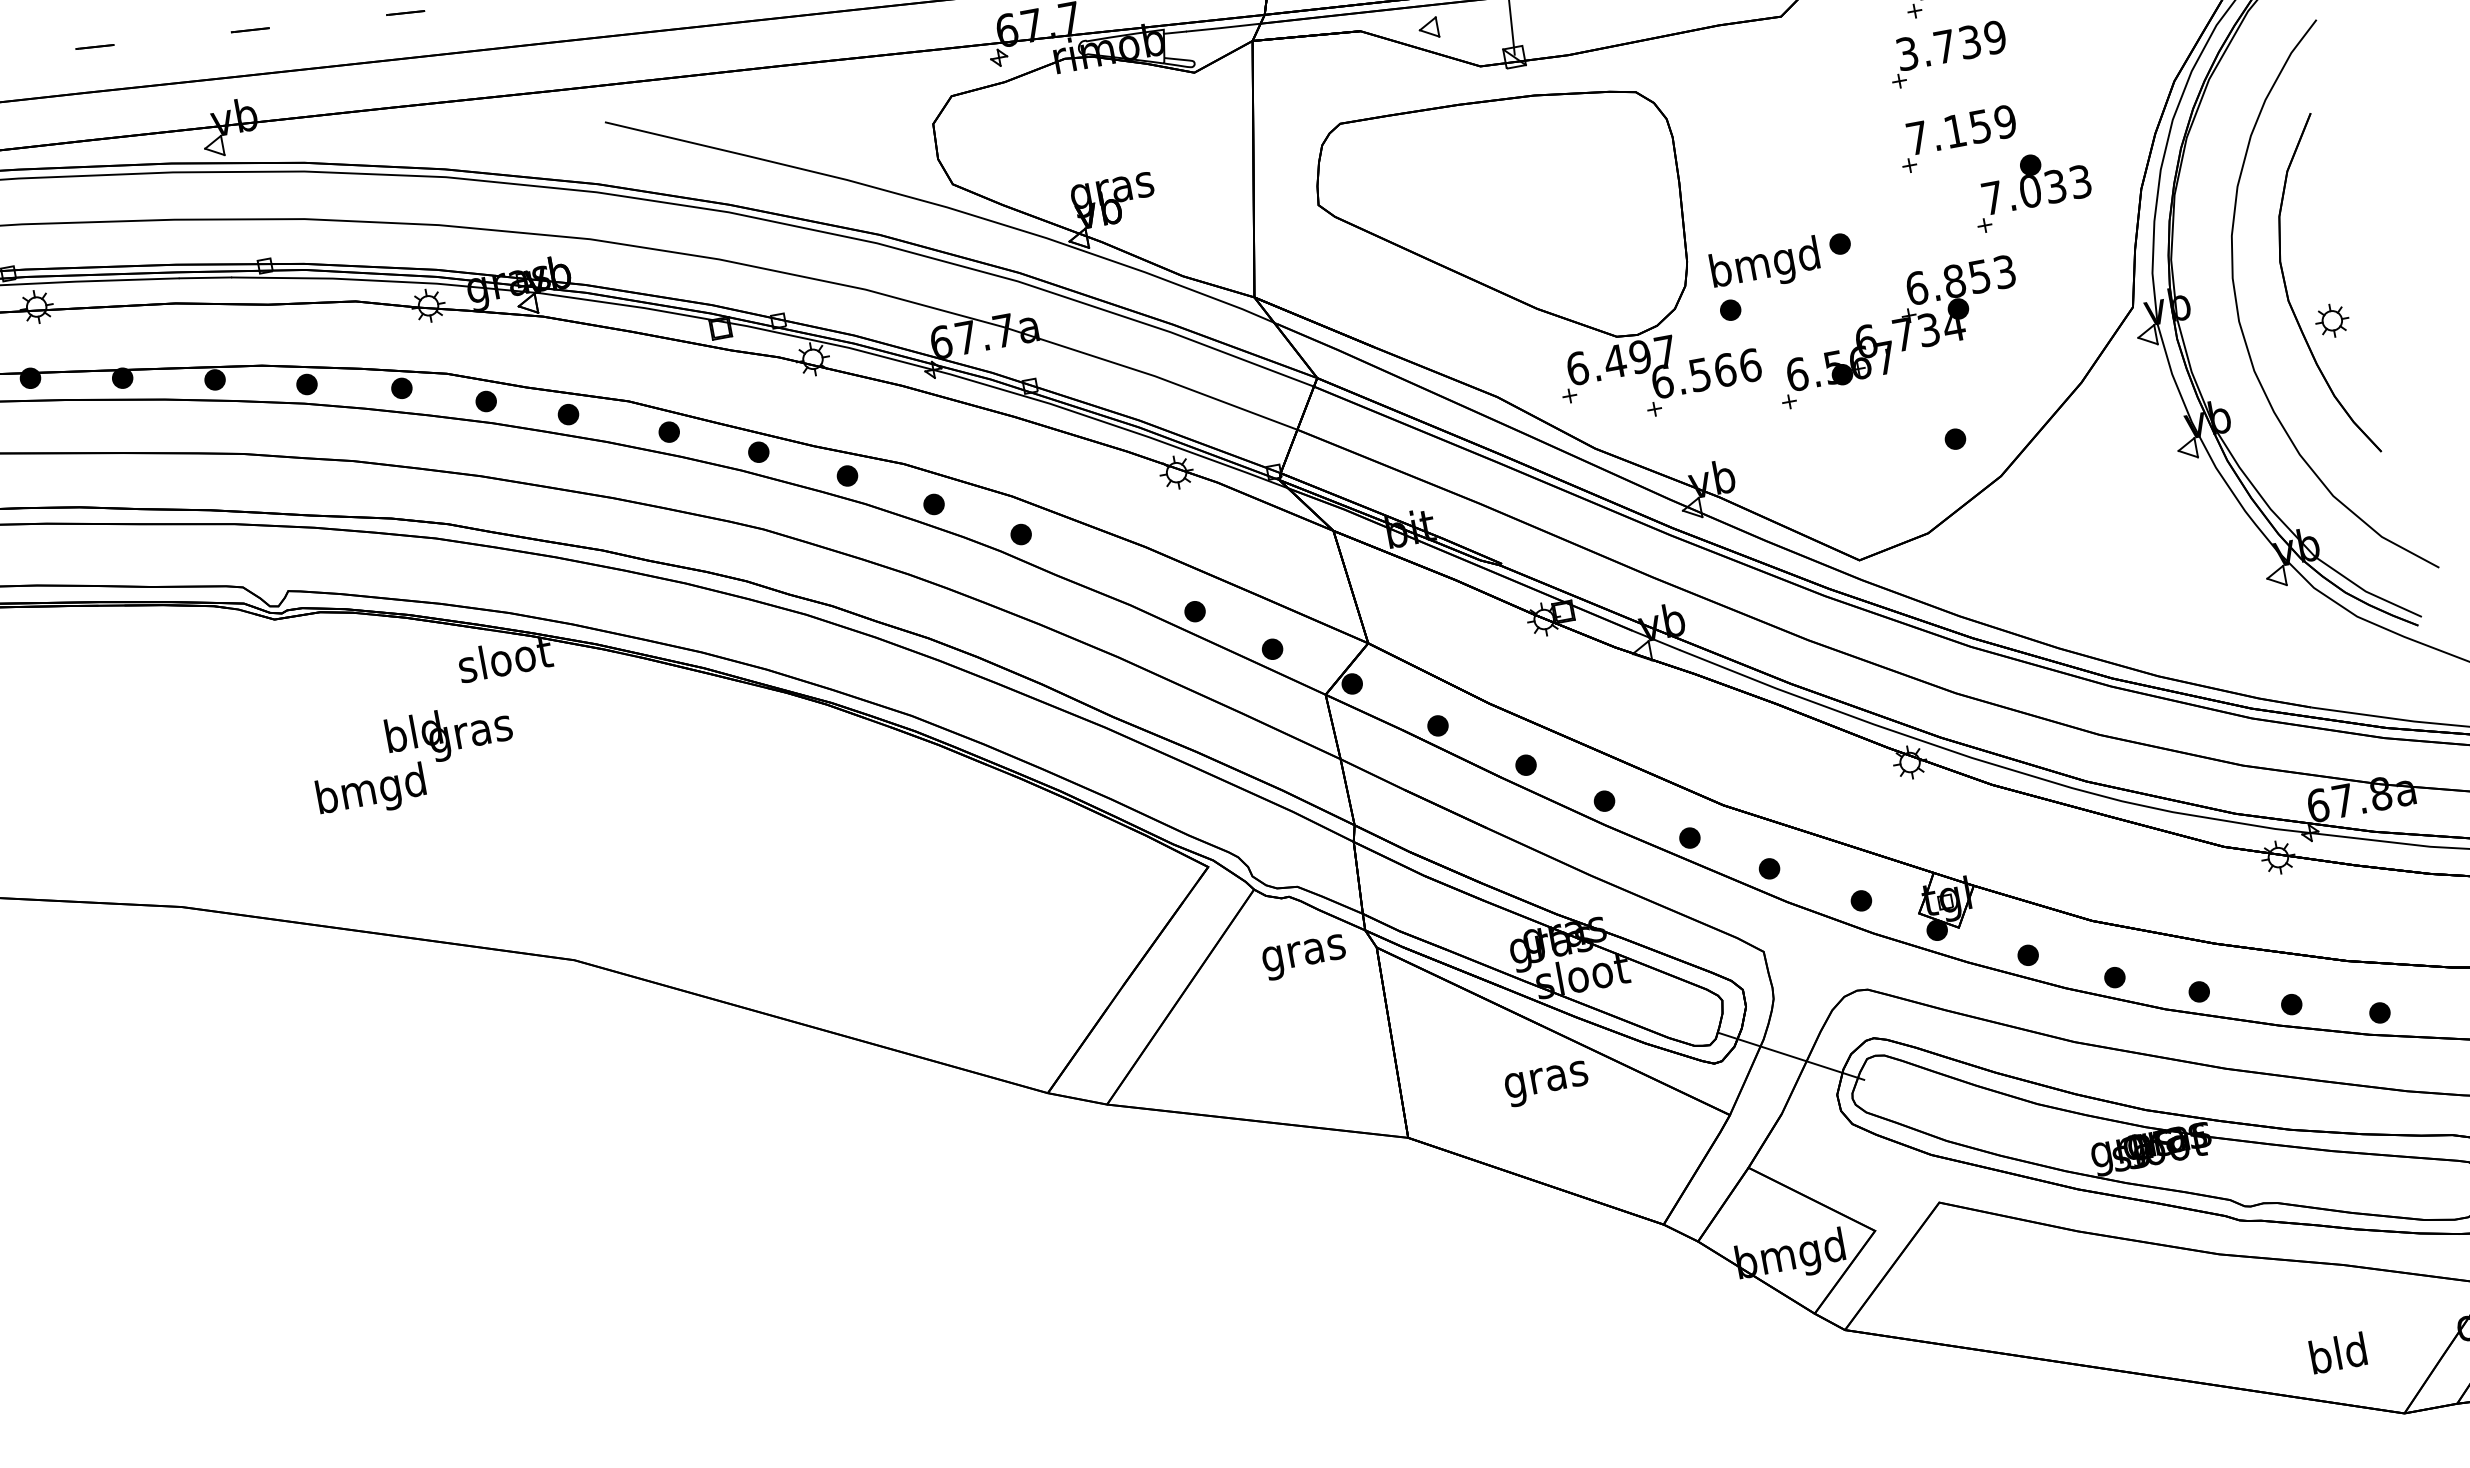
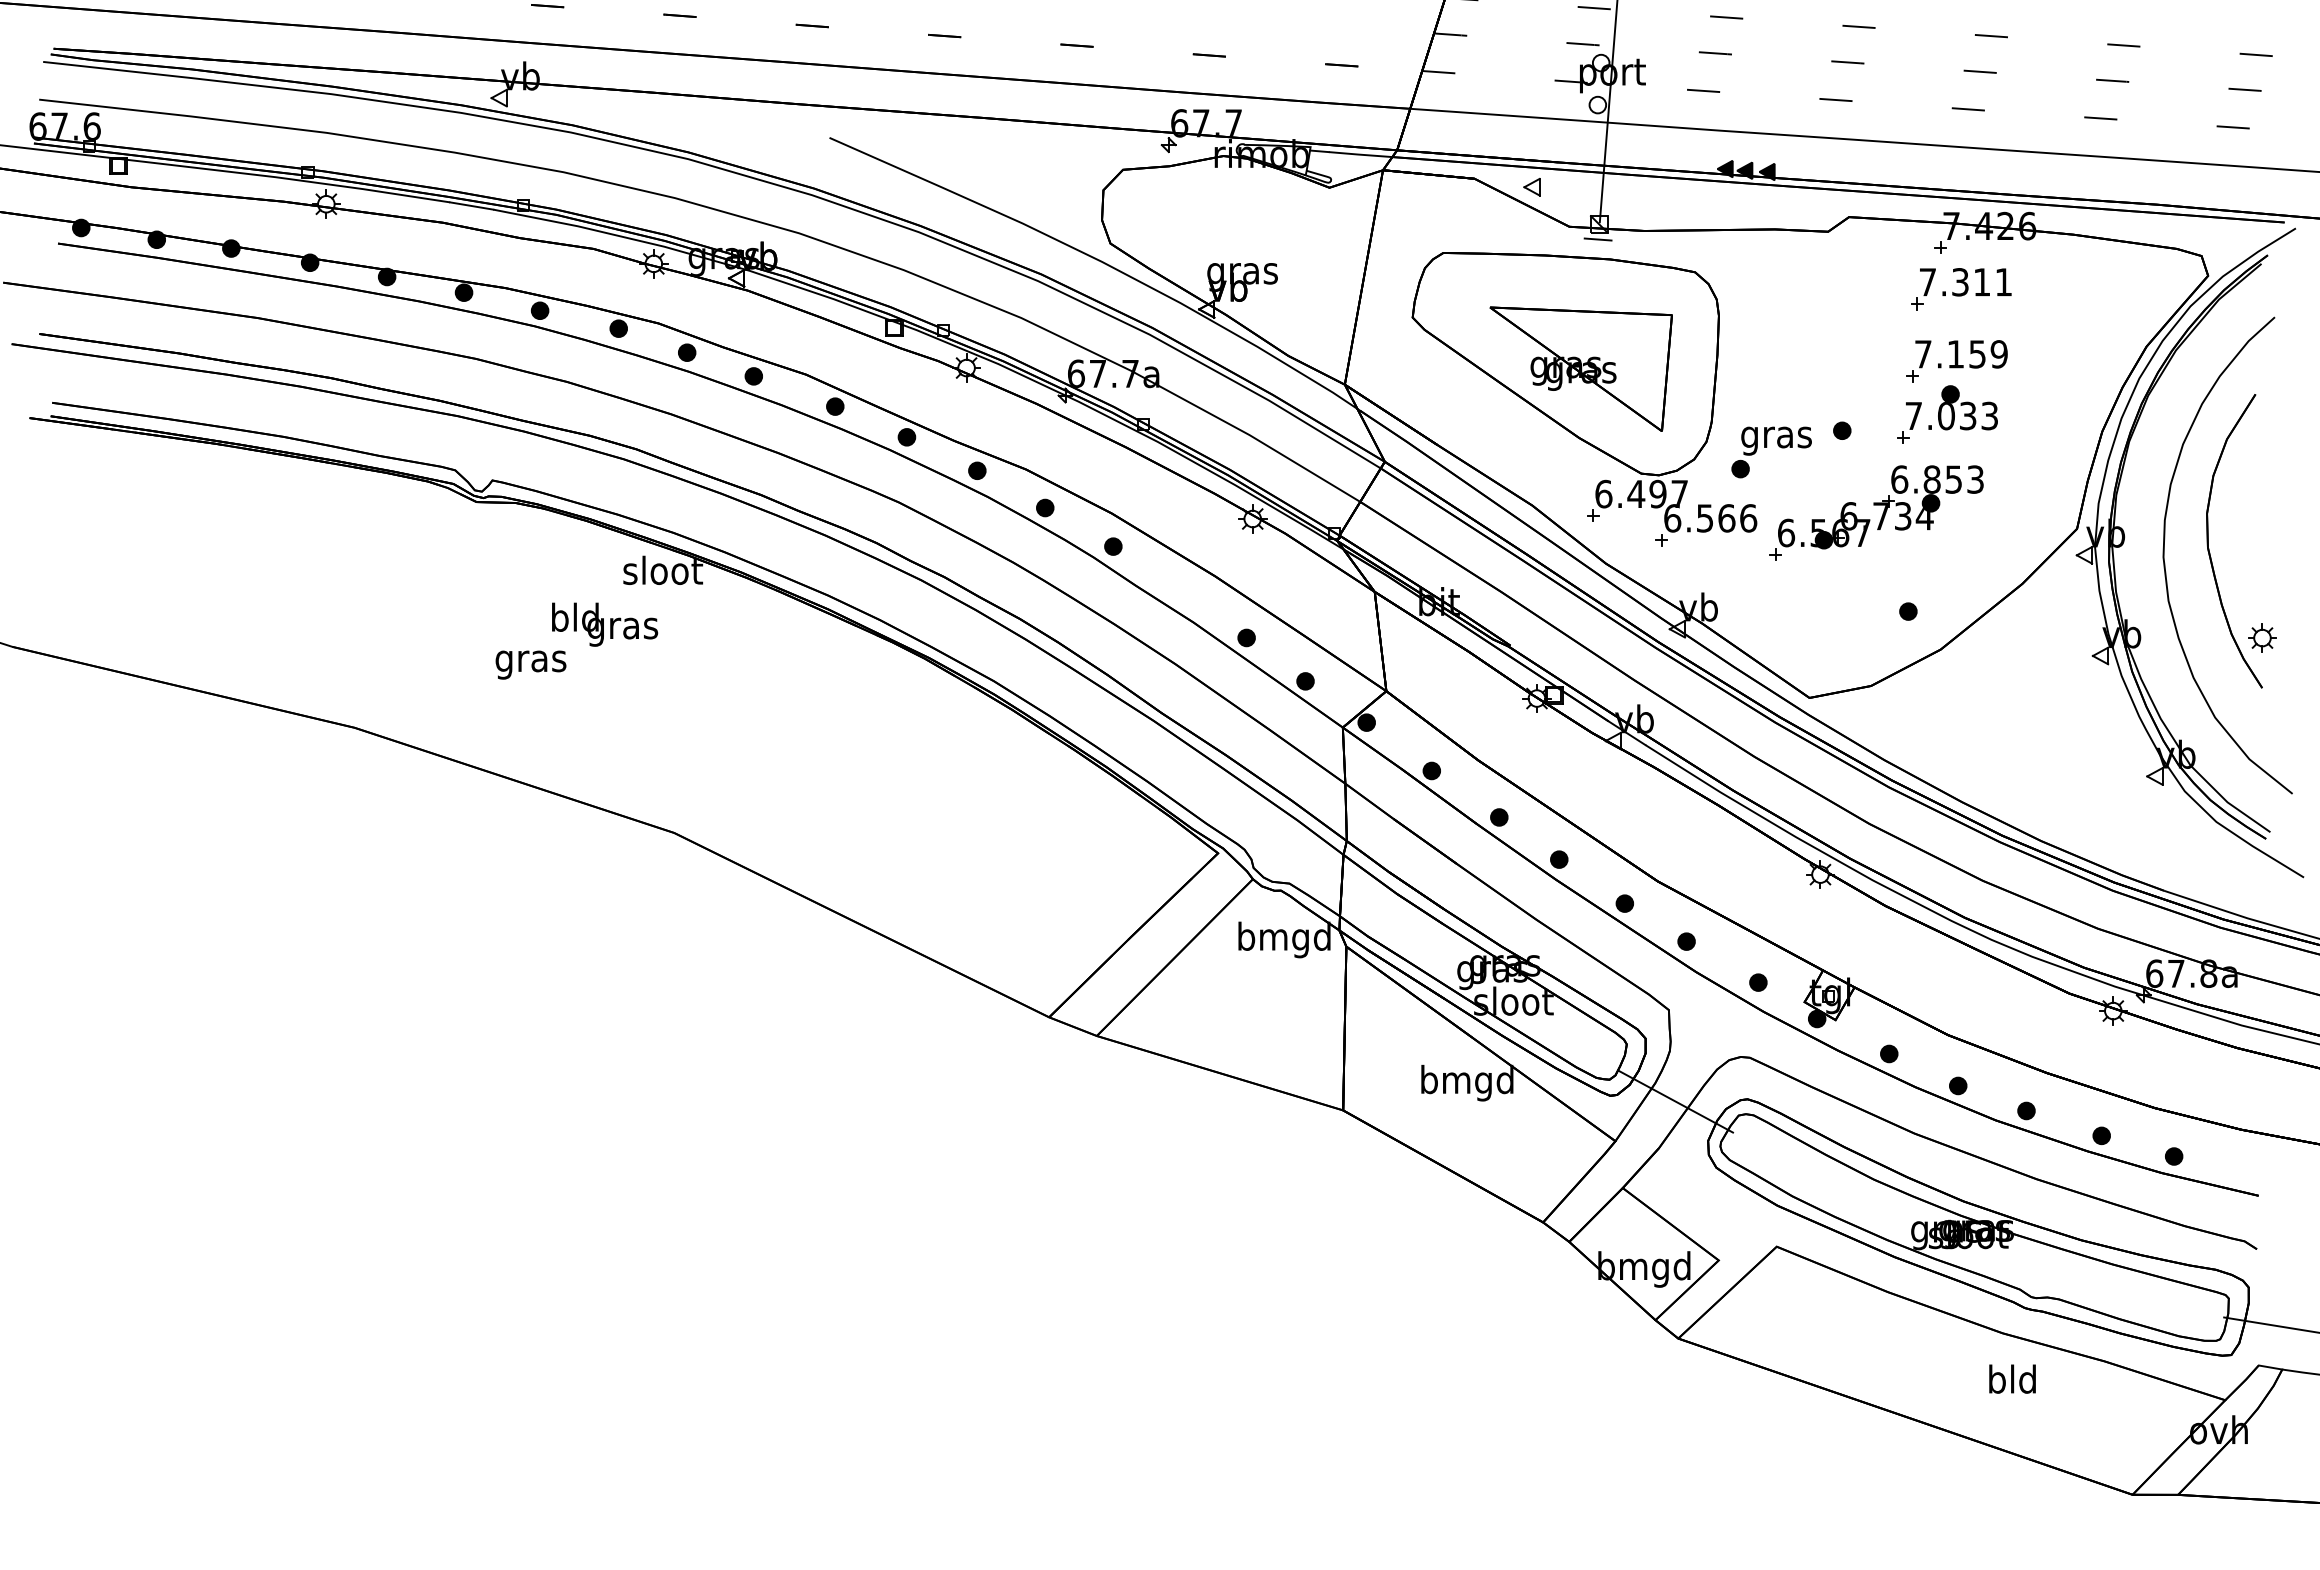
text: (1950, 45) -> (1965, 282), 3.739 -> 7.311
line: (1515, 75) -> (1597, 239), added
part: (2031, 189) -> (1947, 414), moved
part: (1523, 228) -> (1580, 368), added
text: (1765, 265) -> (1776, 437), bmgd -> gras
part: (2332, 320) -> (2262, 637), moved
text: (371, 792) -> (530, 661), bmgd -> gras
text: (1303, 952) -> (1284, 939), gras -> bmgd
text: (1546, 1078) -> (1467, 1082), gras -> bmgd
text: (2337, 1352) -> (2012, 1378), moved

